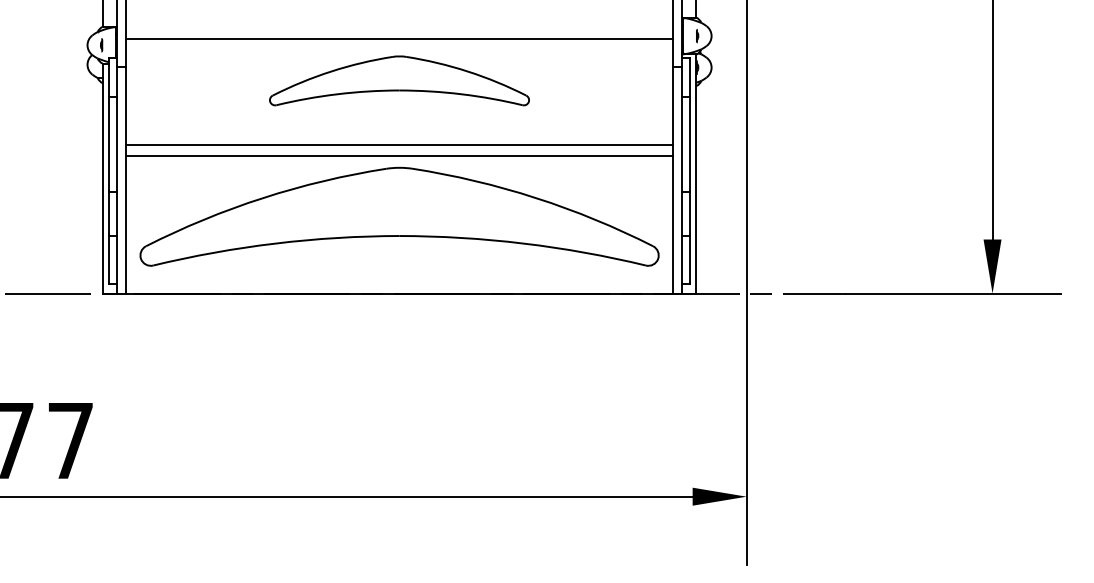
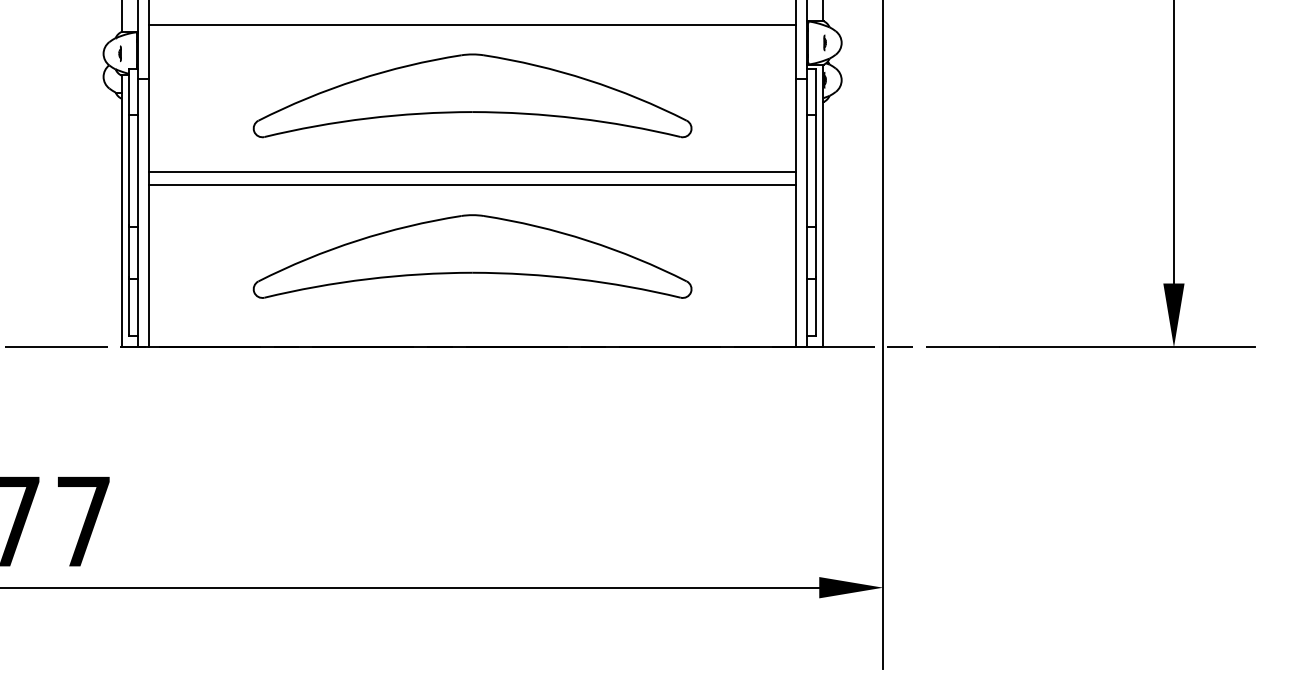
line: (399, 38) -> (472, 24), moved
part: (399, 80) -> (472, 95), size x1.43
part: (399, 216) -> (472, 256), size x0.71

